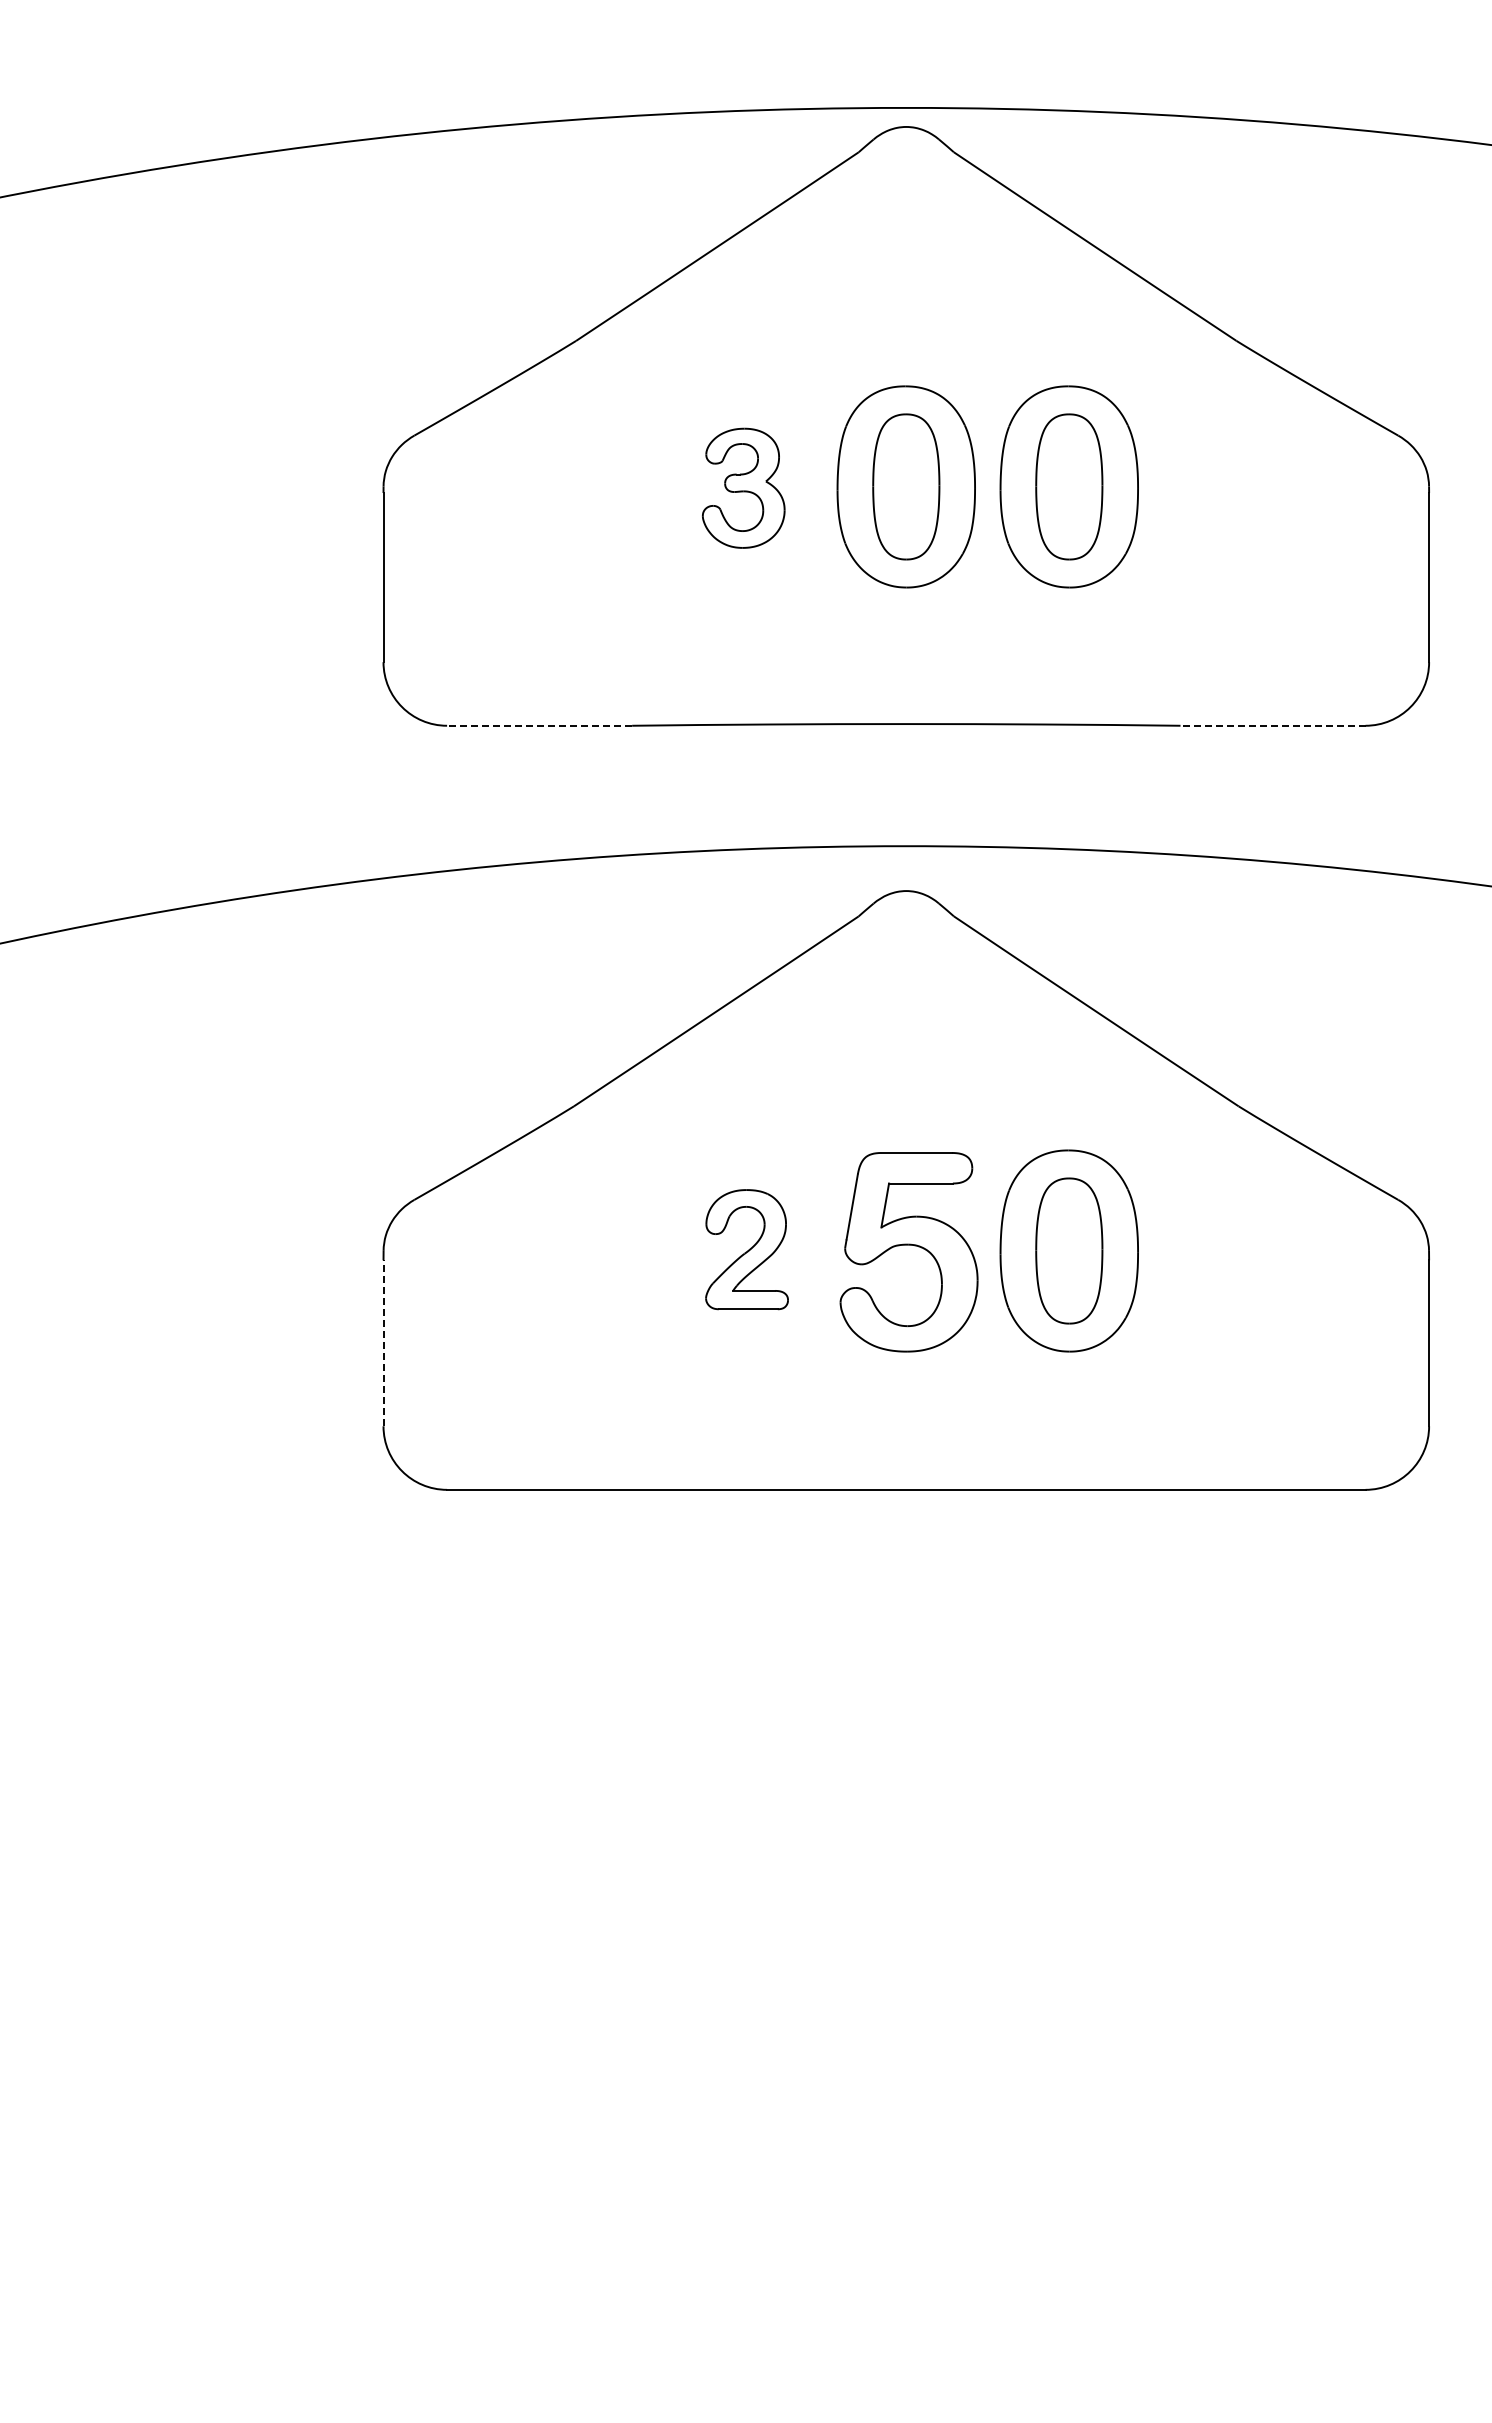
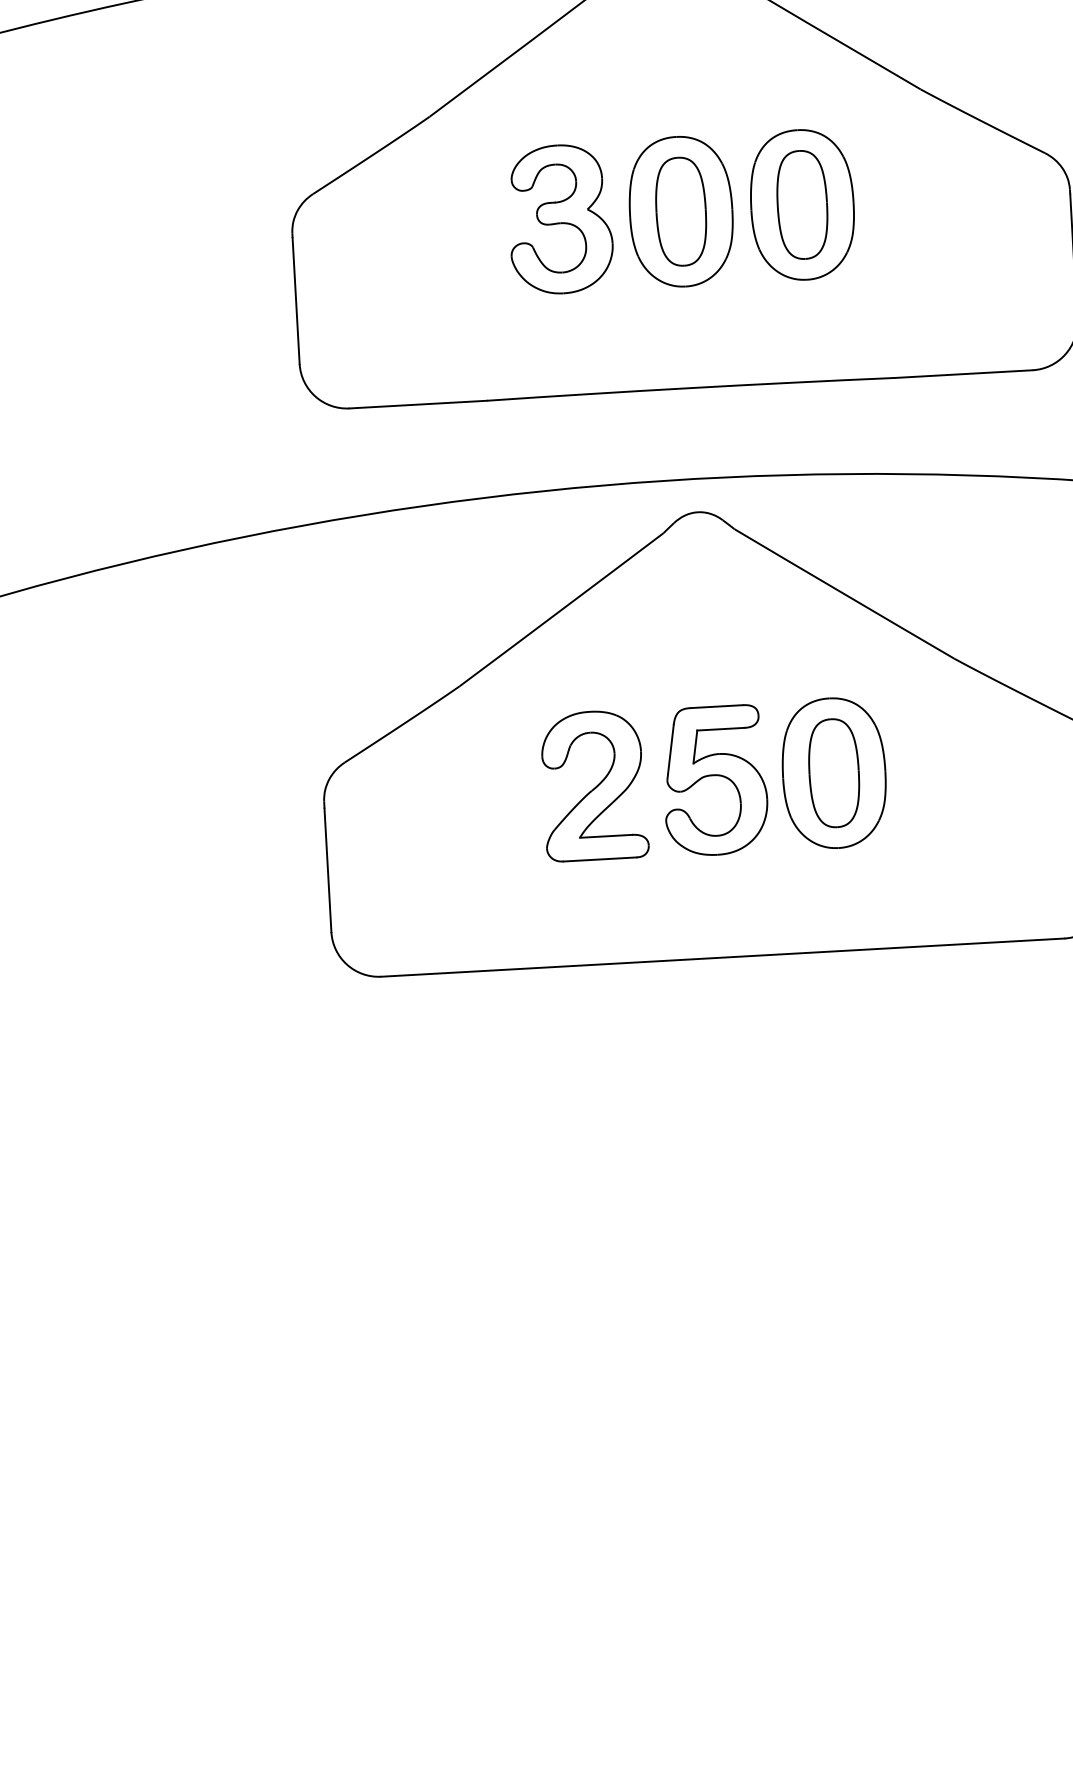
part: (743, 488) -> (560, 219), size x1.67
line: (539, 725) -> (418, 404), dashed -> solid
line: (1273, 725) -> (964, 373), dashed -> solid
part: (746, 1249) -> (594, 785), size x1.67
line: (383, 1343) -> (327, 870), dashed -> solid

